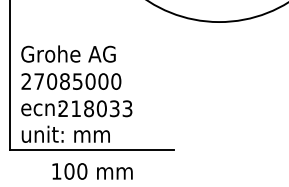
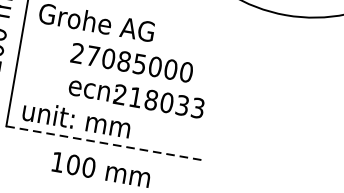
text: (71, 81) -> (132, 62), moved
text: (76, 108) -> (136, 97), moved
line: (92, 149) -> (105, 143), solid -> dashed

